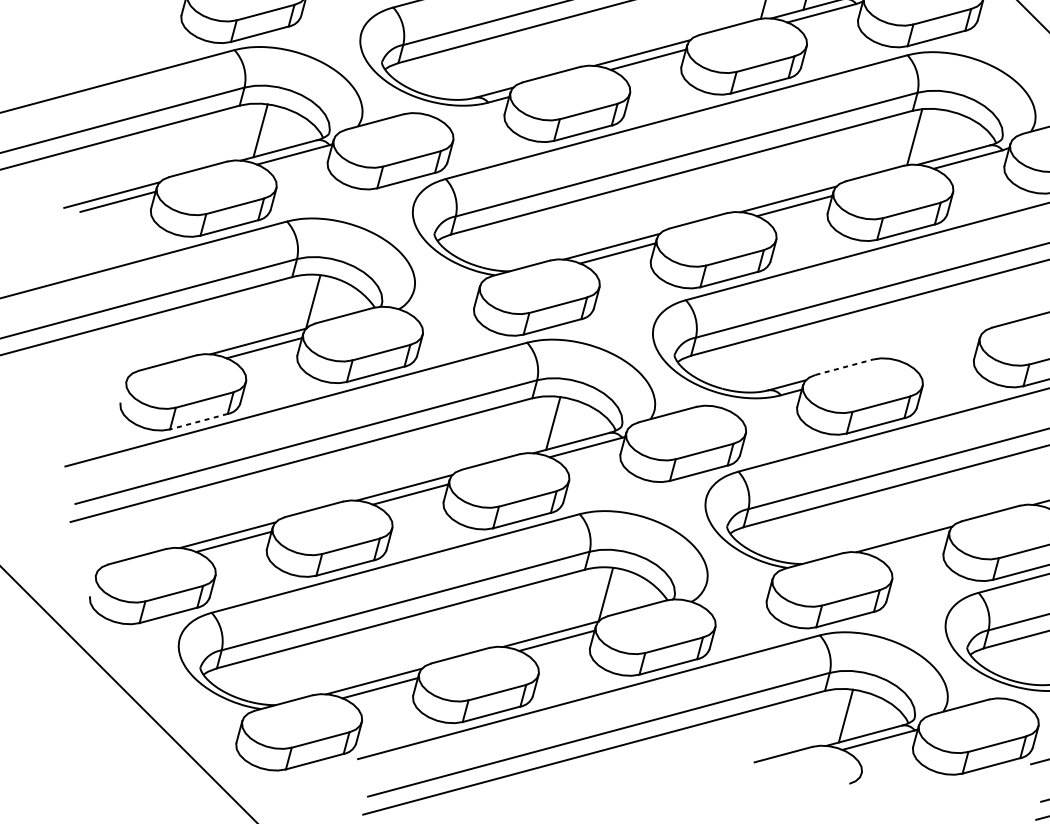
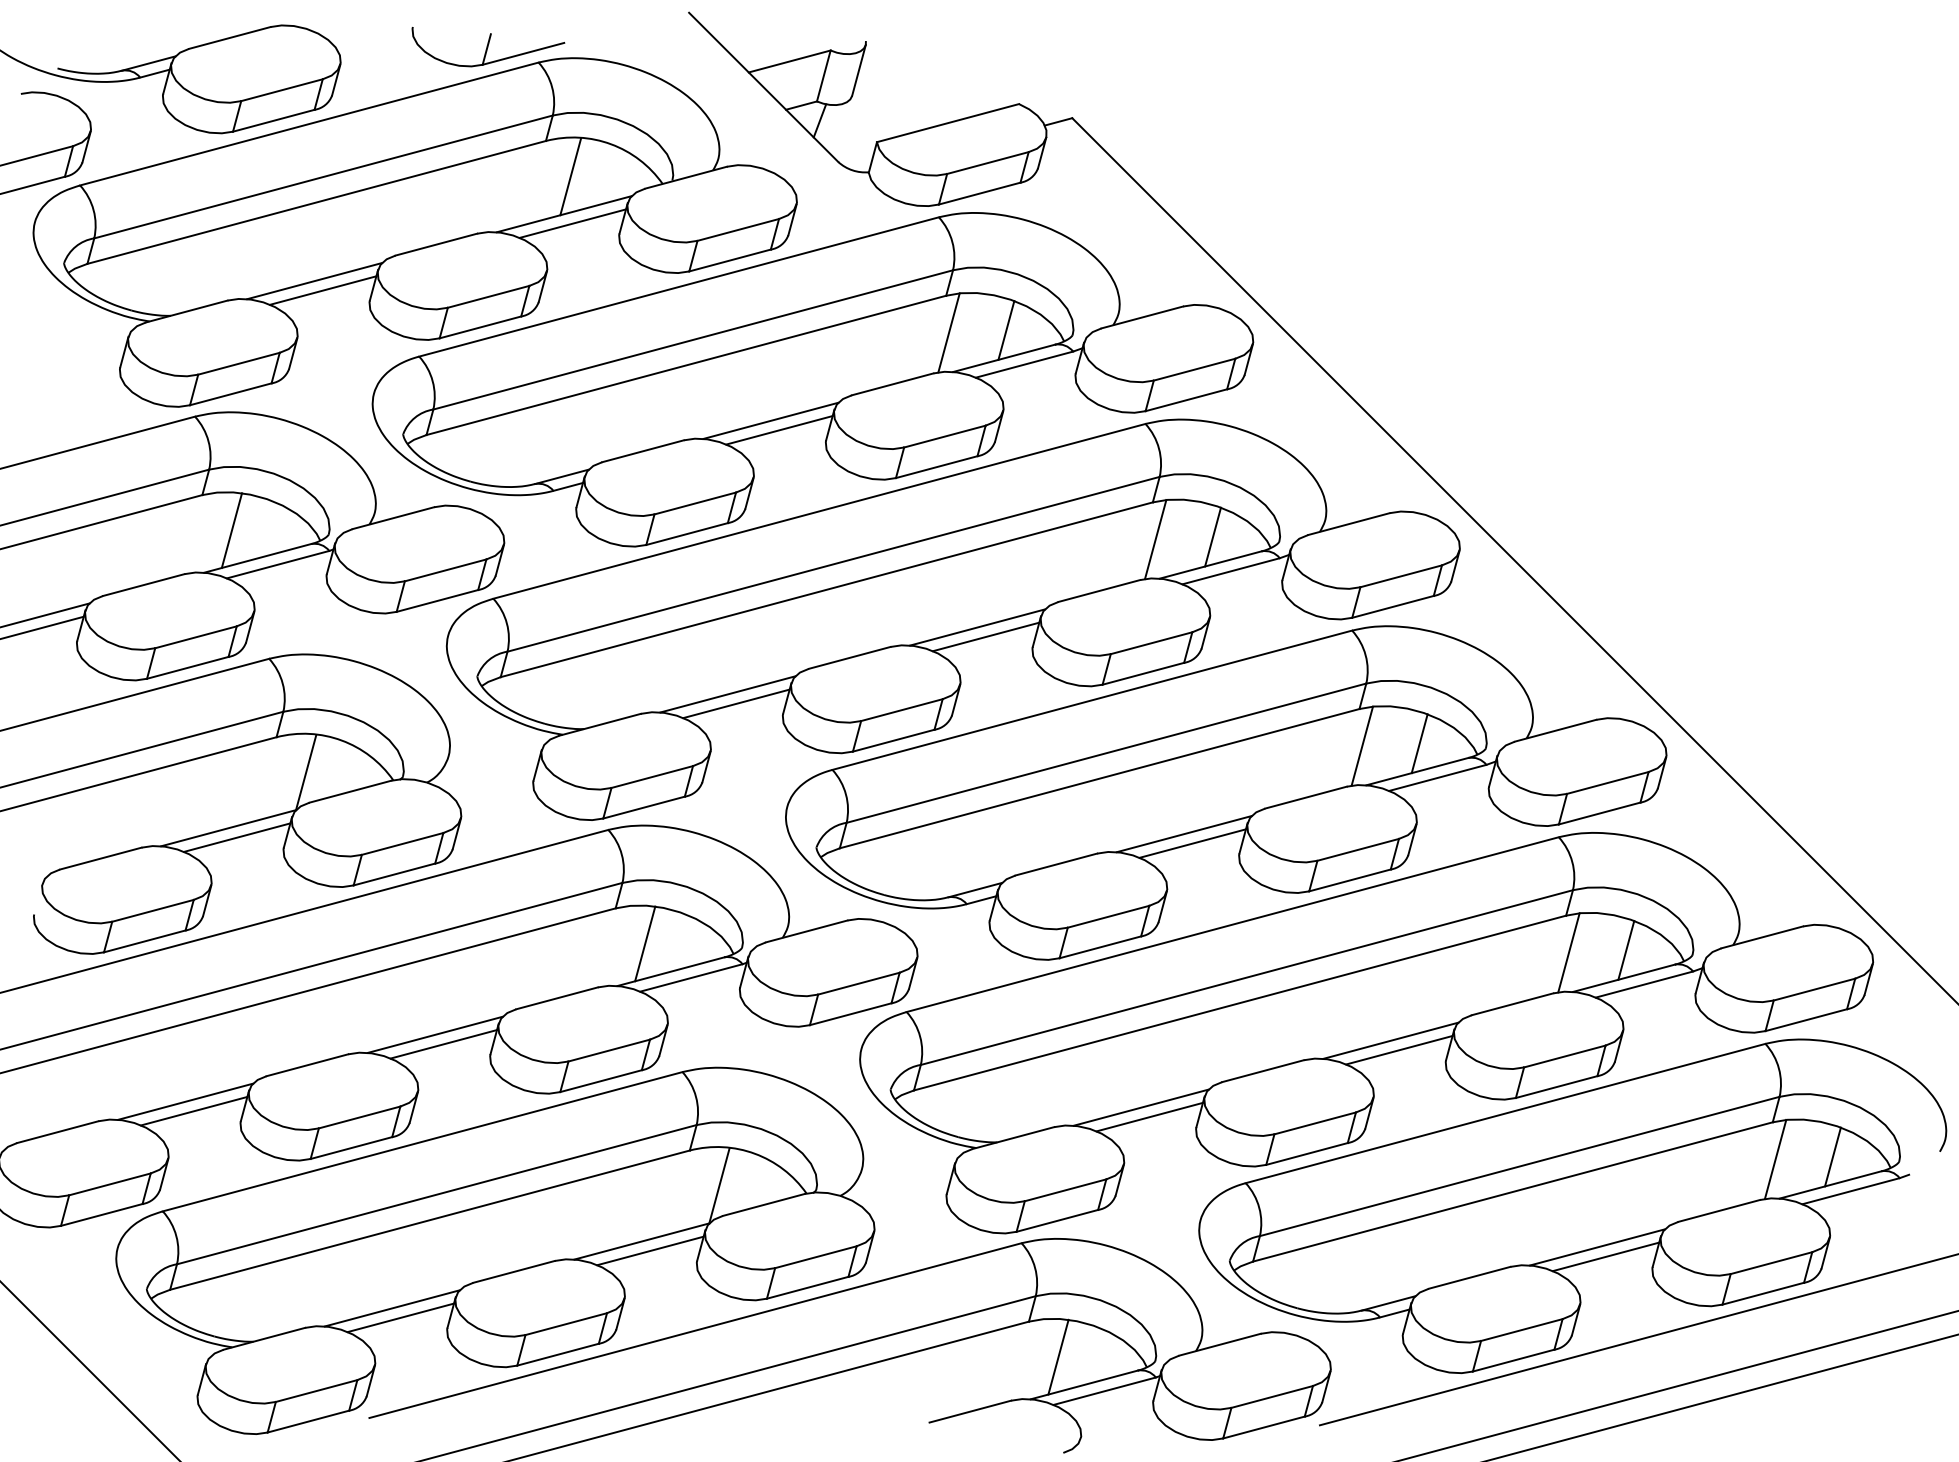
line: (955, 134) -> (1213, 536), added
line: (934, 345) -> (1183, 834), added
line: (940, 352) -> (1192, 843), added
line: (844, 367) -> (1056, 864), dashed -> solid
line: (198, 421) -> (144, 941), dashed -> solid
line: (910, 545) -> (1149, 1116), added

